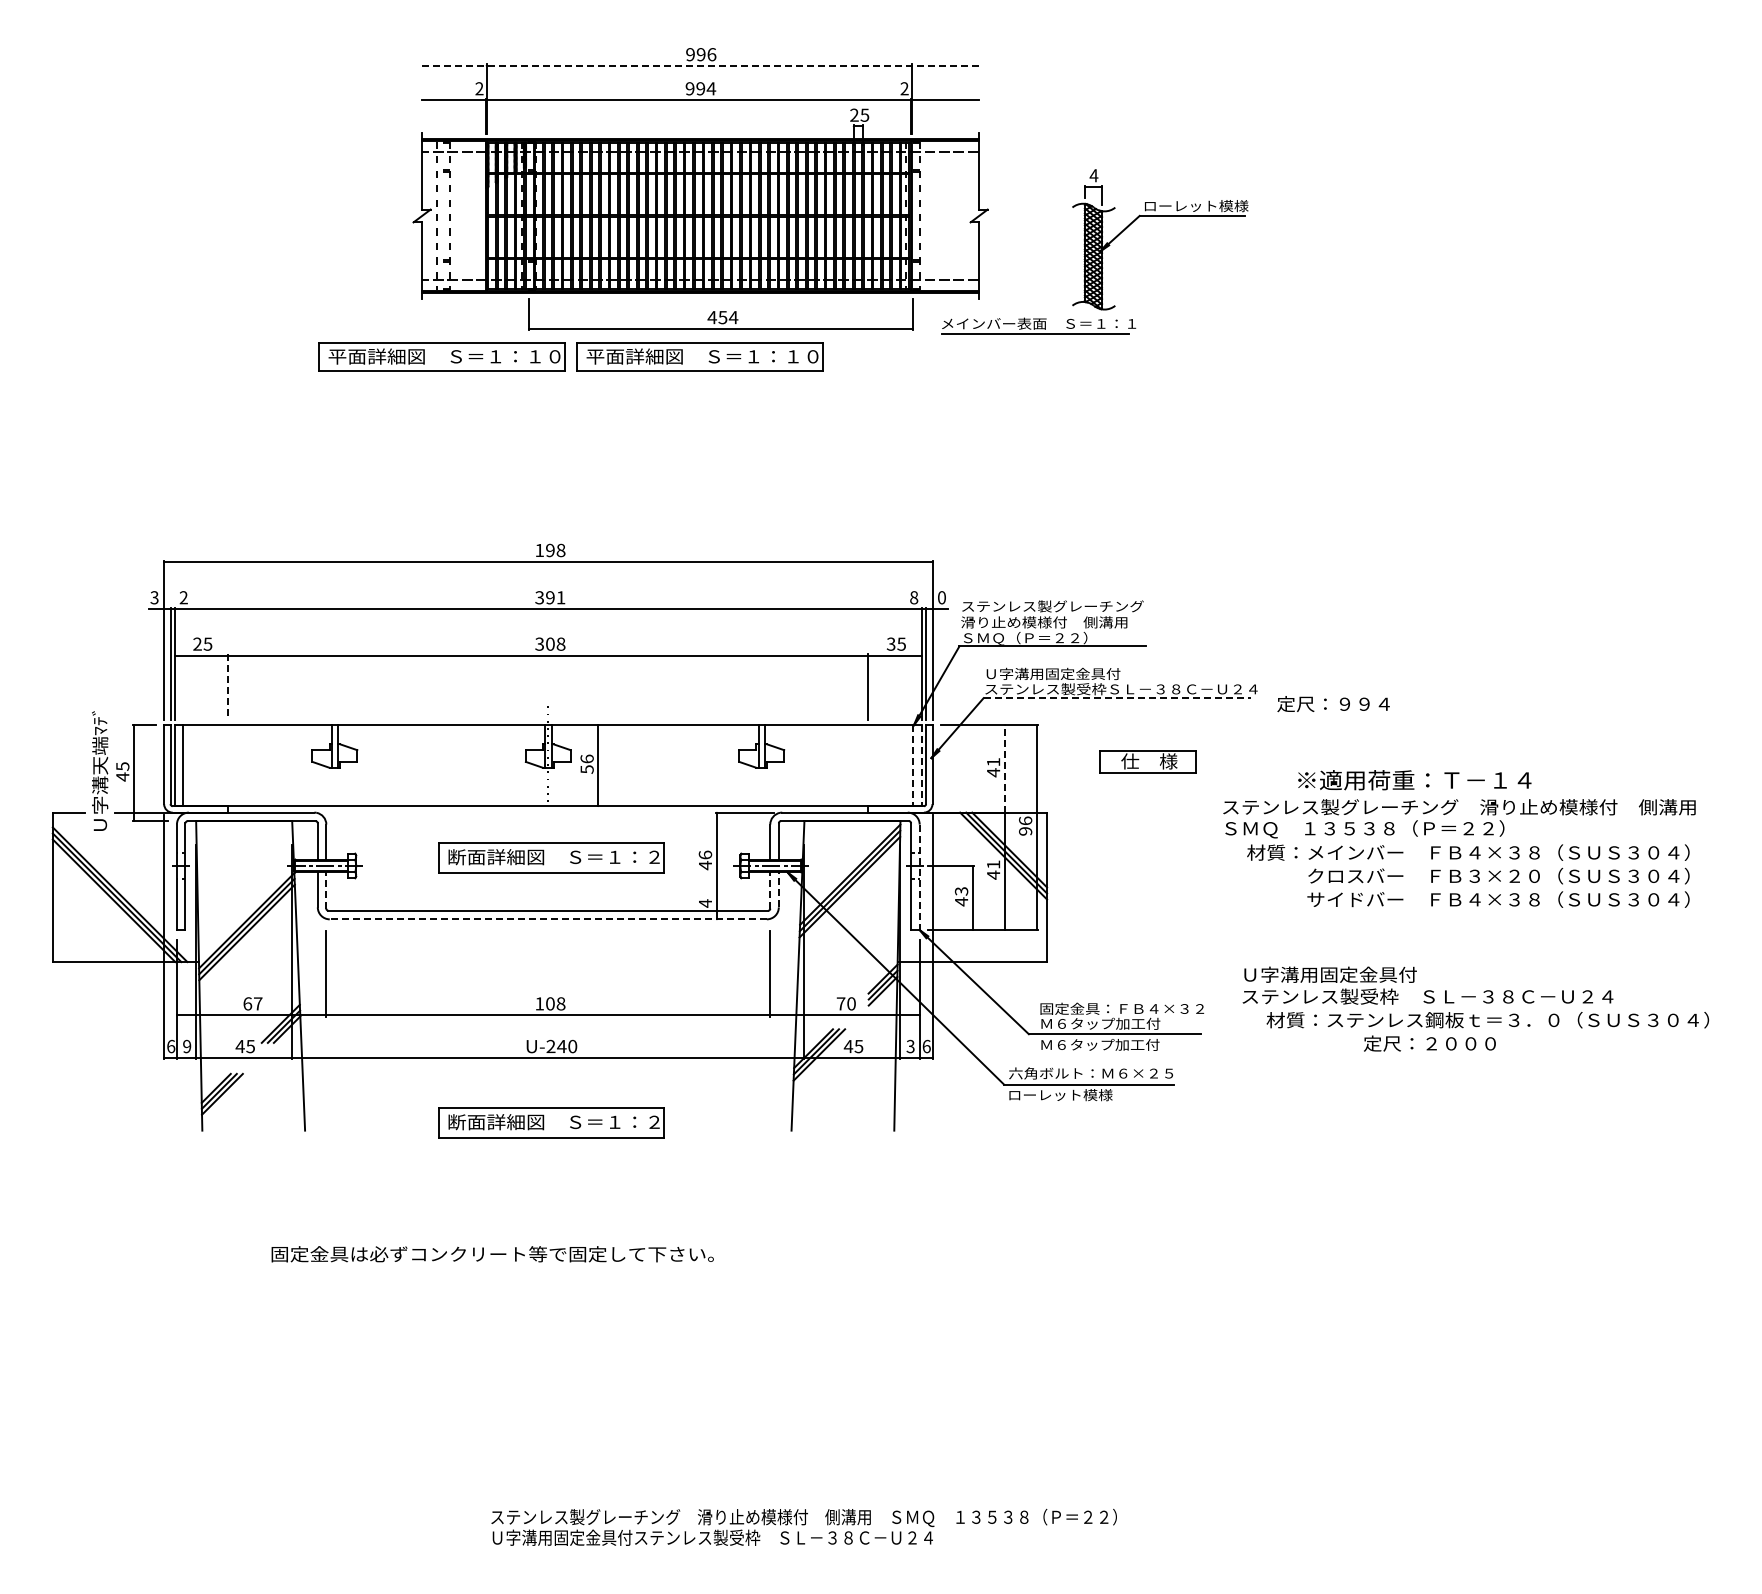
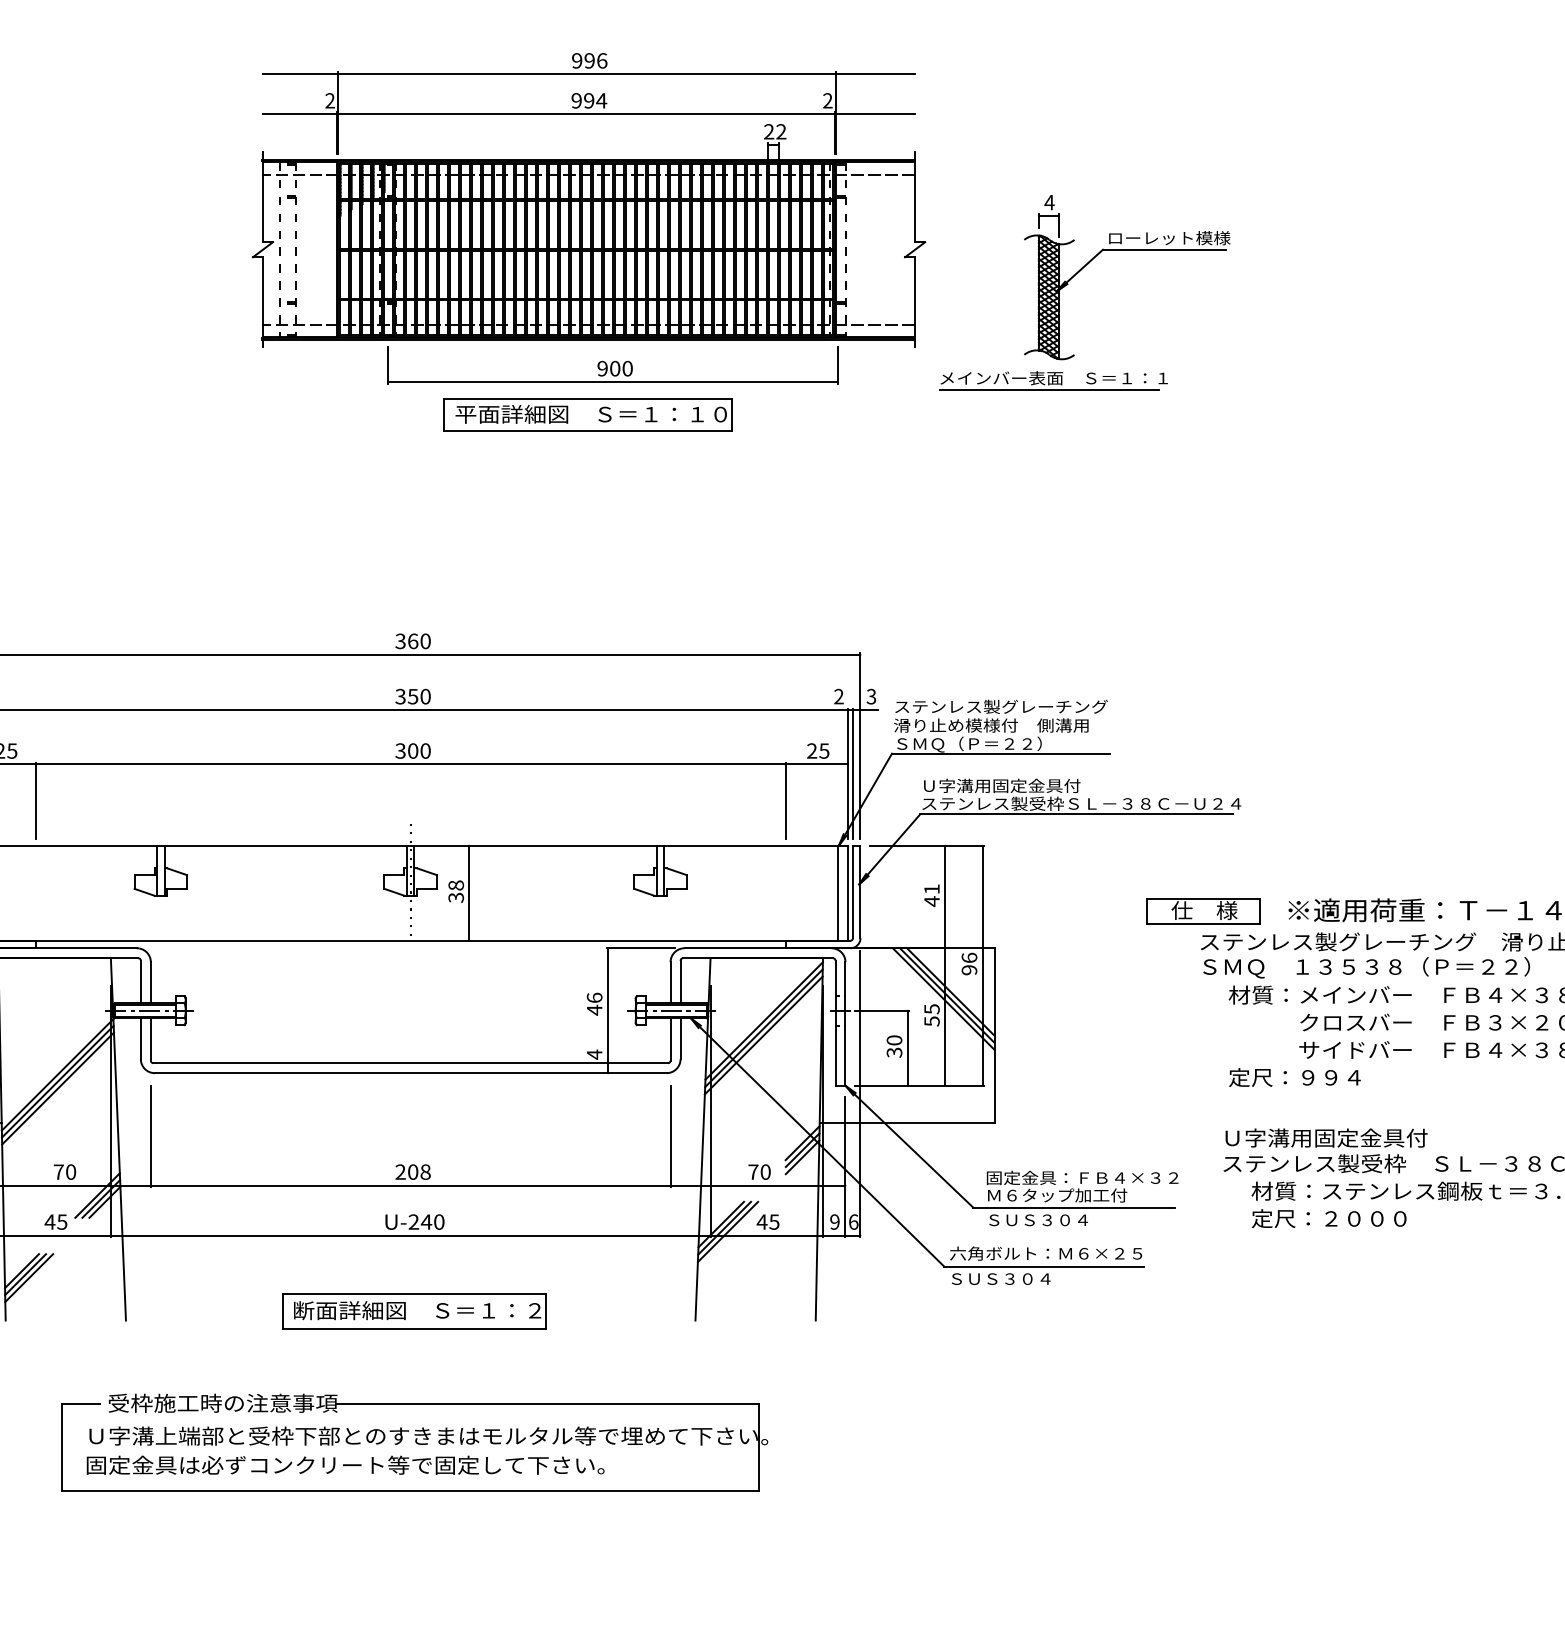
line: (700, 65) -> (588, 73), dashed -> solid
text: (864, 114) -> (780, 130), 25 -> 22
text: (722, 317) -> (614, 368), 454 -> 900
part: (1038, 325) -> (1053, 380), moved
part: (441, 356) -> (285, 414), removed
text: (550, 550) -> (413, 641), 198 -> 360
text: (555, 597) -> (419, 696), 391 -> 350
text: (914, 597) -> (839, 696), 8 -> 2
text: (941, 597) -> (871, 696), 0 -> 3
text: (560, 644) -> (424, 751), 308 -> 300
text: (891, 644) -> (812, 751), 35 -> 25
line: (228, 686) -> (36, 800), dashed -> solid
line: (1117, 698) -> (1077, 814), dashed -> solid
text: (1333, 704) -> (1294, 1078), moved
part: (1147, 761) -> (1202, 910), moved
text: (586, 763) -> (455, 890), 56 -> 38
line: (913, 765) -> (838, 893), dashed -> solid
line: (921, 765) -> (847, 893), dashed -> solid
line: (1005, 768) -> (945, 896), dashed -> solid
part: (551, 857) -> (414, 1000), removed
text: (993, 869) -> (931, 1014), 41 -> 55
line: (919, 877) -> (845, 1024), dashed -> solid
line: (778, 889) -> (680, 1038), dashed -> solid
line: (326, 890) -> (151, 1039), dashed -> solid
line: (770, 890) -> (670, 1039), dashed -> solid
text: (961, 896) -> (894, 1046), 43 -> 30
line: (548, 919) -> (410, 1073), dashed -> solid
text: (252, 1003) -> (64, 1171), 67 -> 70
text: (539, 1003) -> (400, 1171), 108 -> 208
text: (1429, 1043) -> (1328, 1218), moved
text: (1100, 1044) -> (1057, 1219), Ｍ６タップ加工付 -> ＳＵＳ３０４
text: (910, 1046) -> (834, 1222), 3 -> 9
text: (1060, 1095) -> (1010, 1279), ローレット模様 -> ＳＵＳ３０４
part: (551, 1235) -> (414, 1443), added

